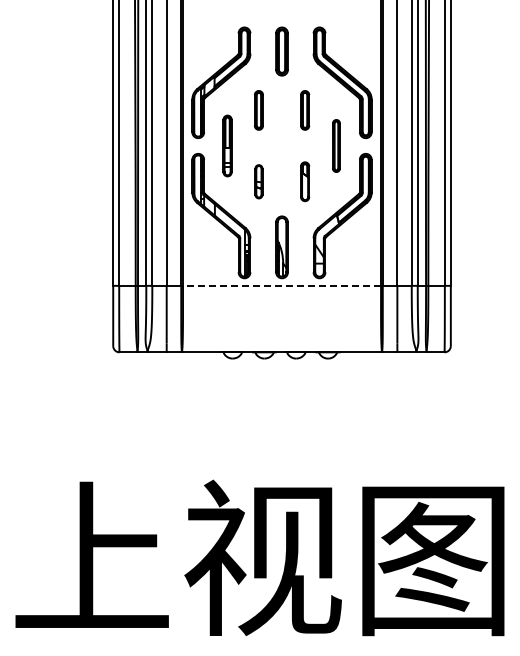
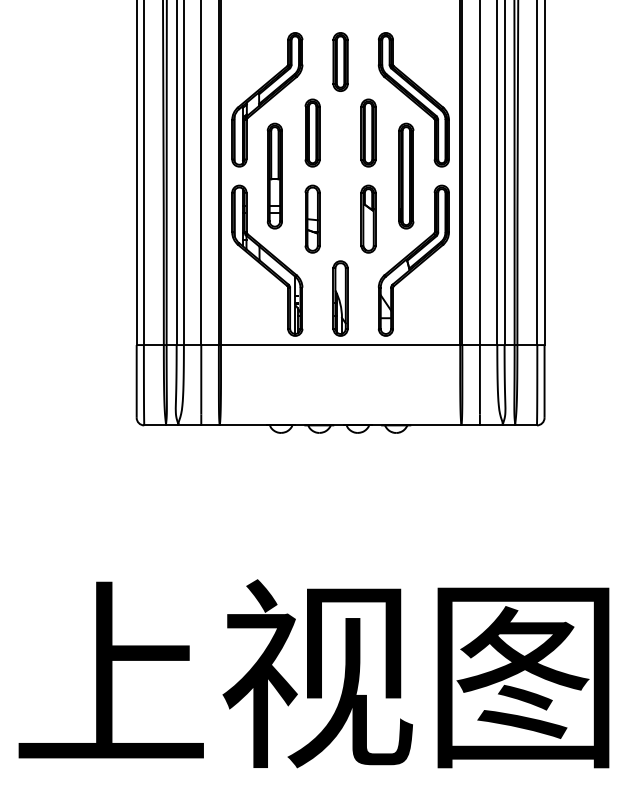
part: (258, 110) -> (312, 133), size x1.43
part: (304, 110) -> (367, 133), size x1.43
part: (227, 145) -> (274, 175), size x1.43
part: (336, 145) -> (406, 175), size x1.67
part: (258, 181) -> (312, 219), size x1.67
part: (304, 181) -> (367, 219), size x1.43
line: (281, 285) -> (339, 344), dashed -> solid

